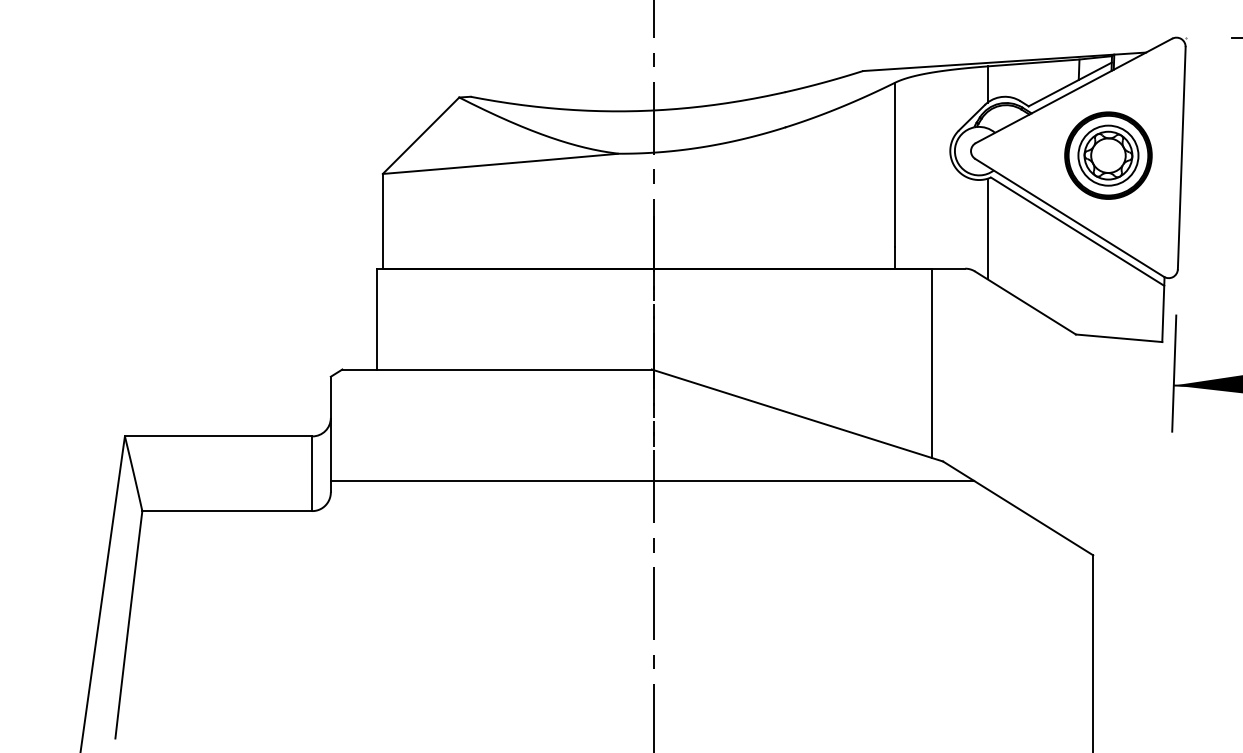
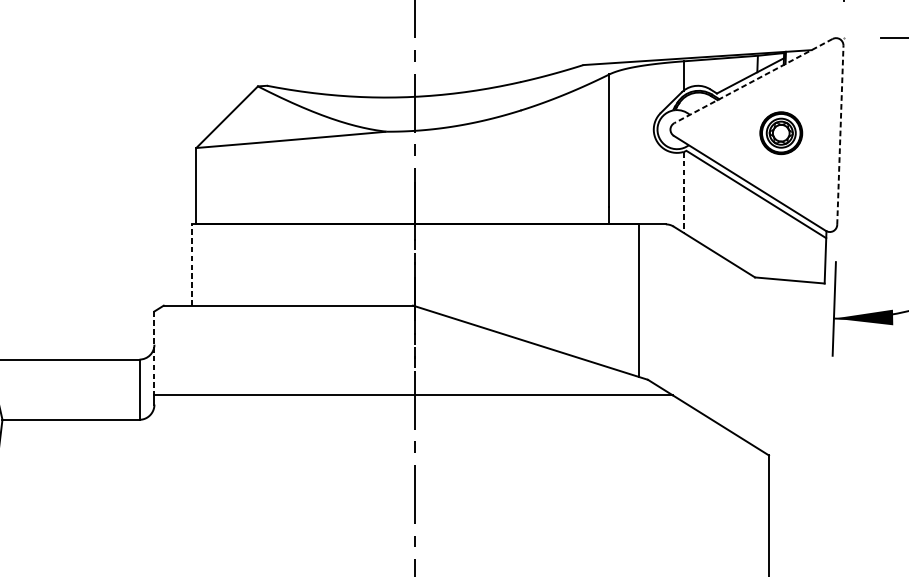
line: (1073, 91) -> (753, 81), solid -> dashed
part: (1108, 155) -> (781, 133), size x0.6
line: (1181, 157) -> (840, 134), solid -> dashed
line: (987, 229) -> (683, 192), solid -> dashed
line: (377, 318) -> (192, 264), solid -> dashed
line: (330, 429) -> (154, 354), solid -> dashed

